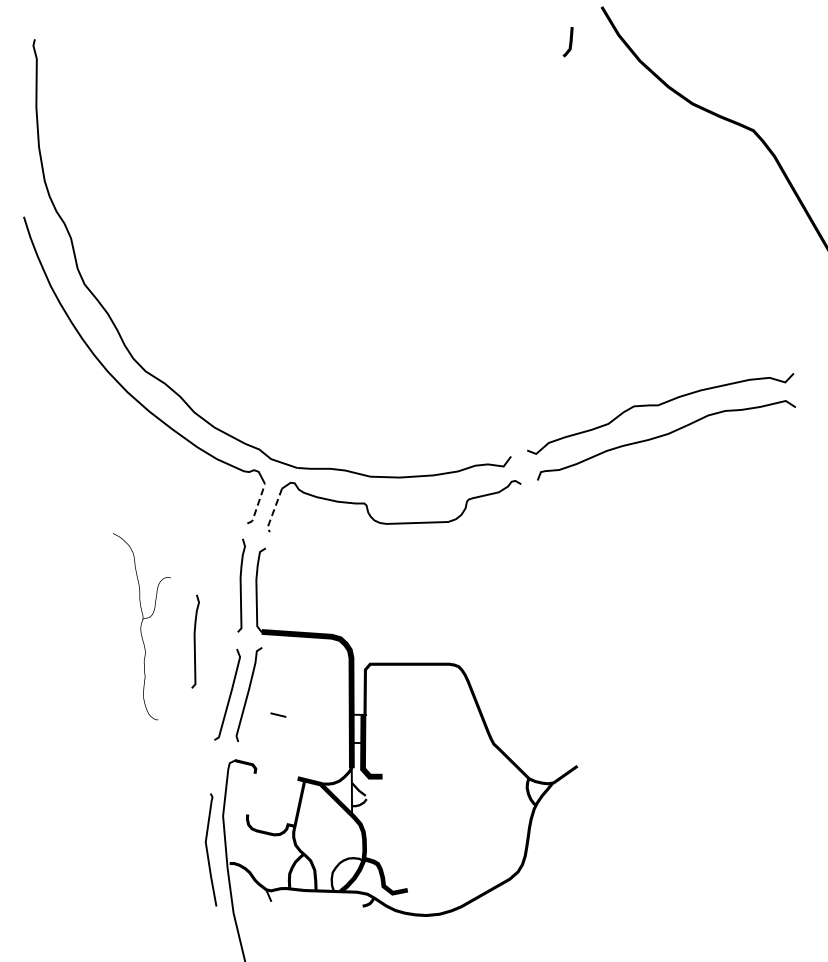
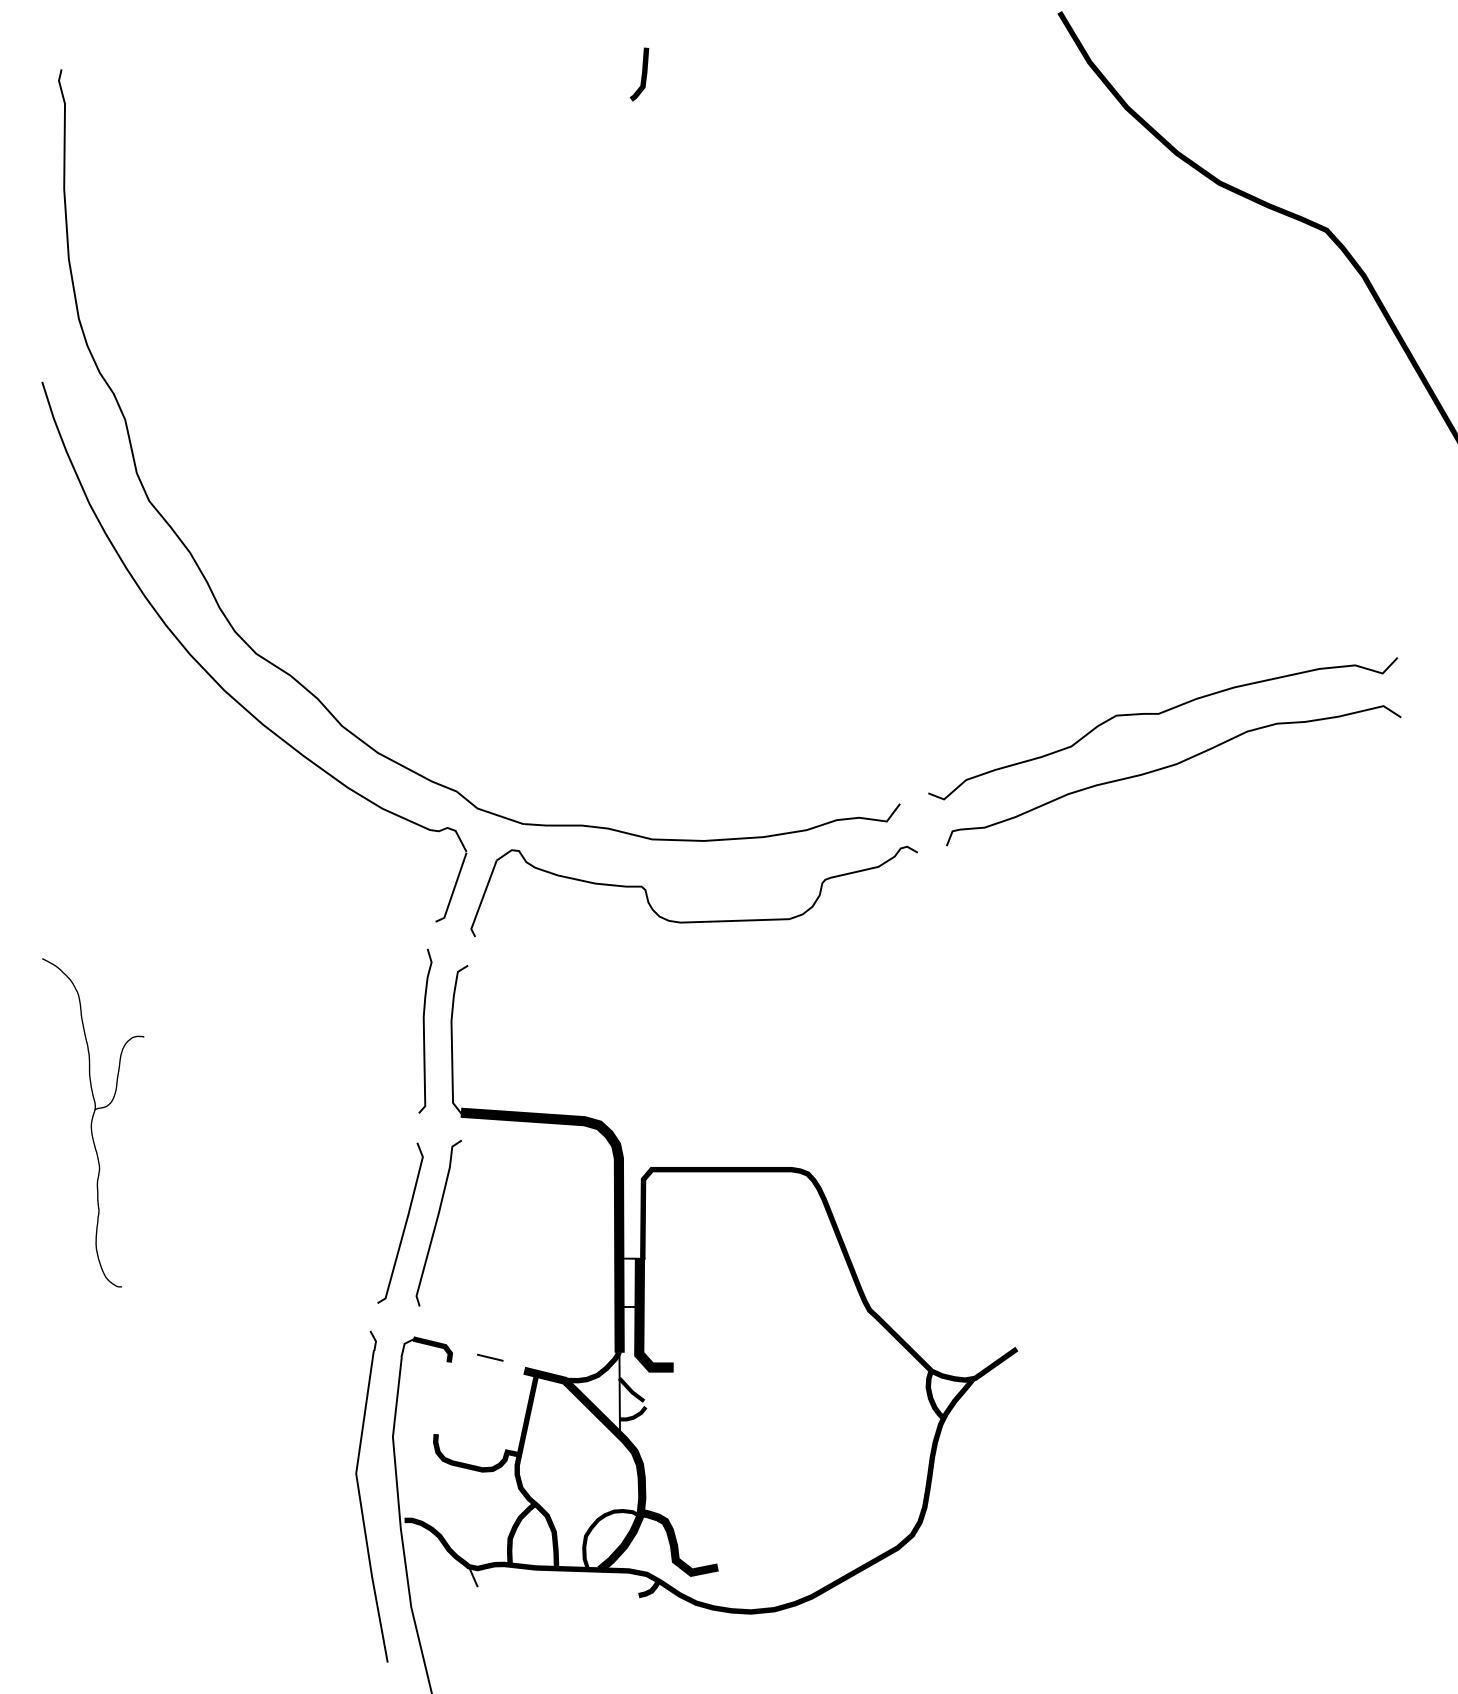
line: (569, 42) -> (641, 75), moved
line: (257, 505) -> (453, 890), dashed -> solid
line: (273, 511) -> (481, 900), dashed -> solid
part: (141, 626) -> (92, 1122), moved
curve: (195, 641) -> (344, 1129), removed
line: (278, 714) -> (490, 1356), moved
part: (210, 849) -> (370, 1495), size x1.67

